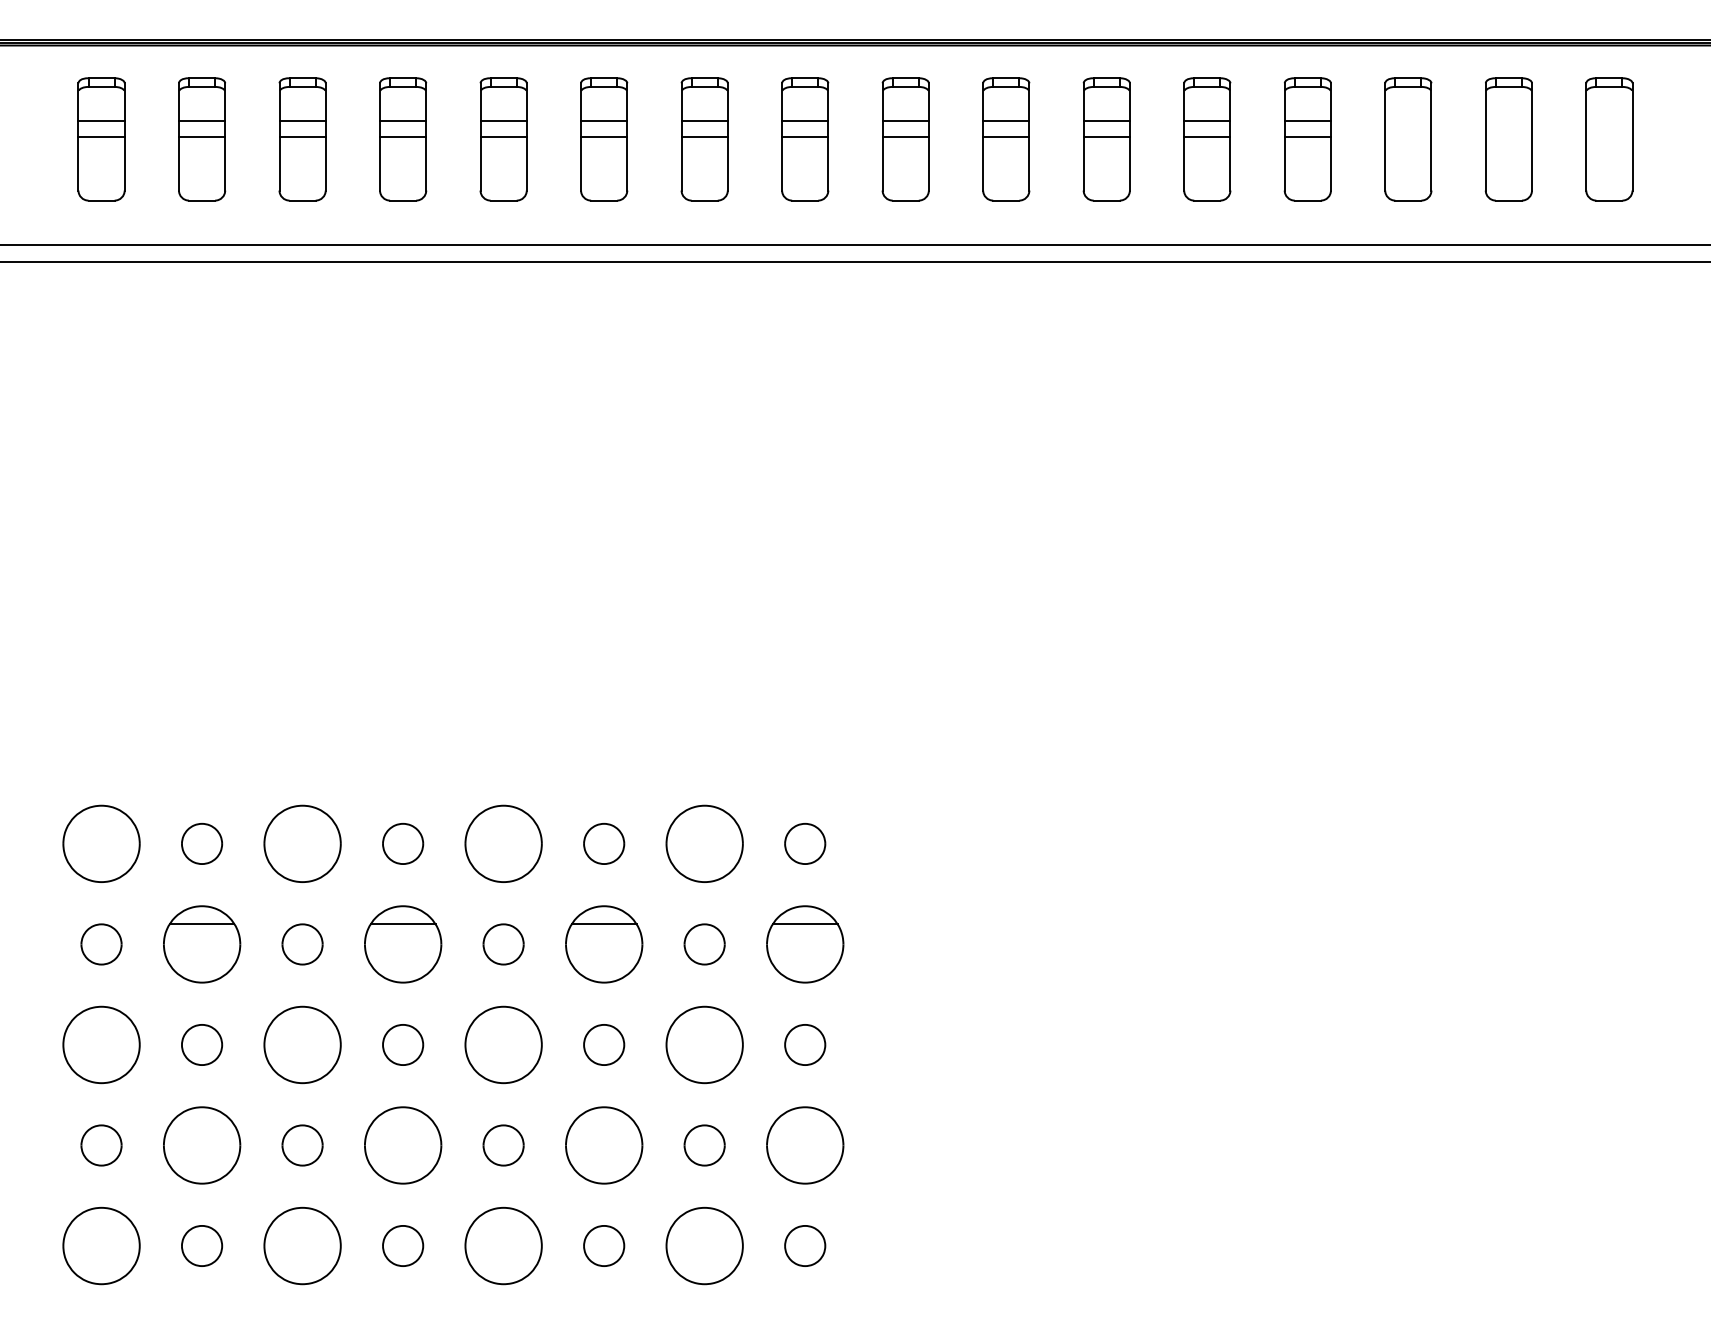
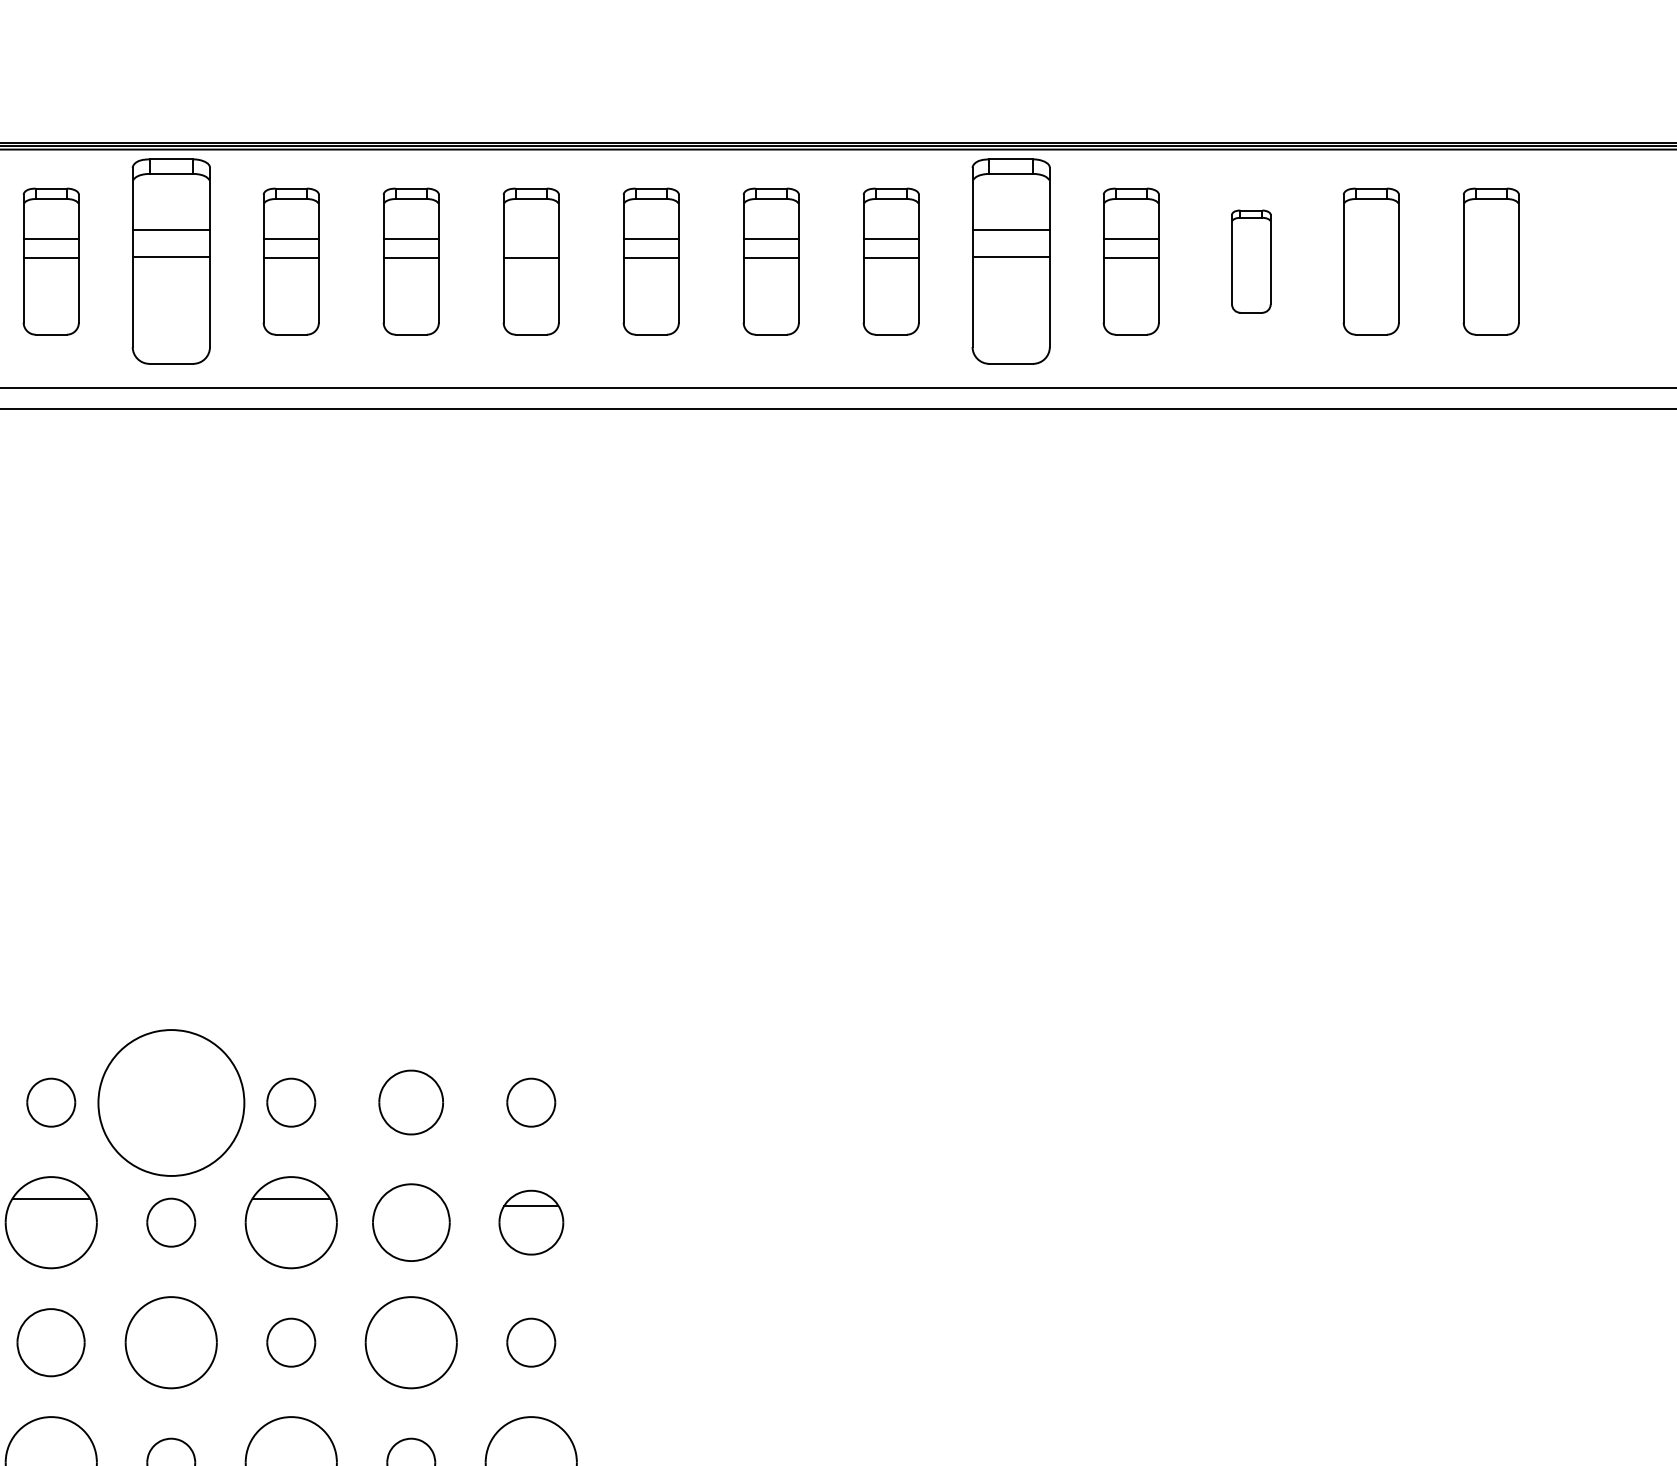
line: (805, 120) -> (531, 239), removed
part: (503, 139) -> (171, 261), size x1.4
part: (1207, 139) -> (1011, 261), size x1.4
part: (1408, 139) -> (1251, 261), size x0.7
part: (503, 843) -> (171, 1102), size x1.6
part: (704, 843) -> (411, 1102), size x0.7
part: (704, 944) -> (411, 1222), size x1.6
part: (805, 944) -> (531, 1222), size x0.7
part: (403, 1044) -> (51, 1342), size x1.4

